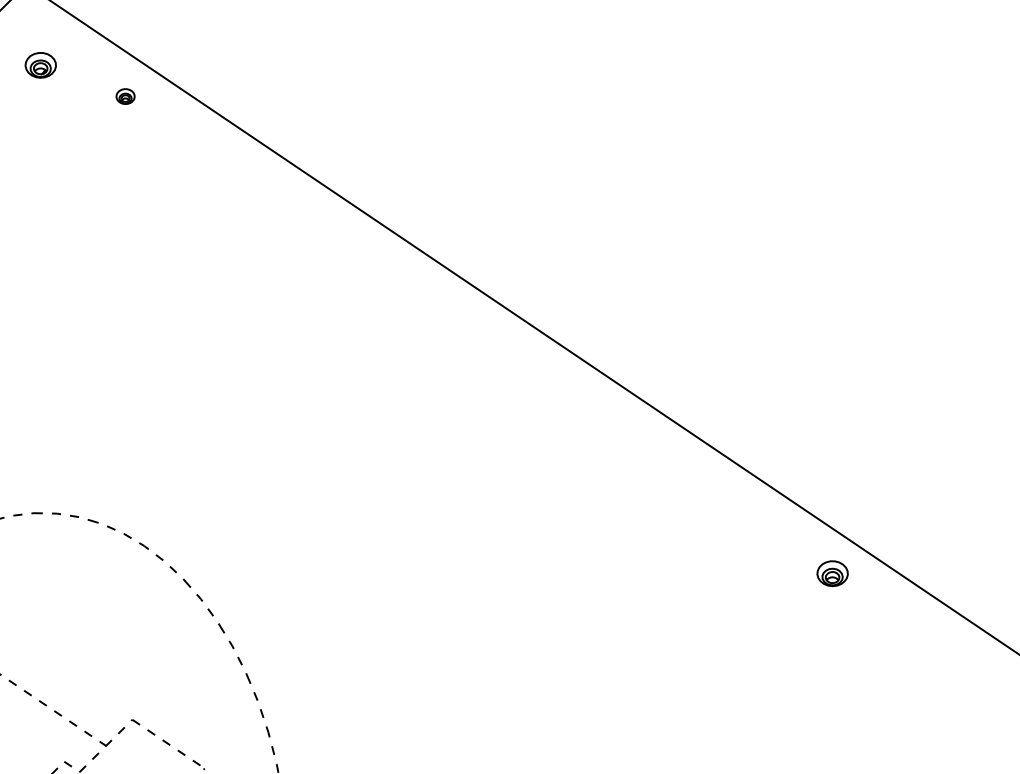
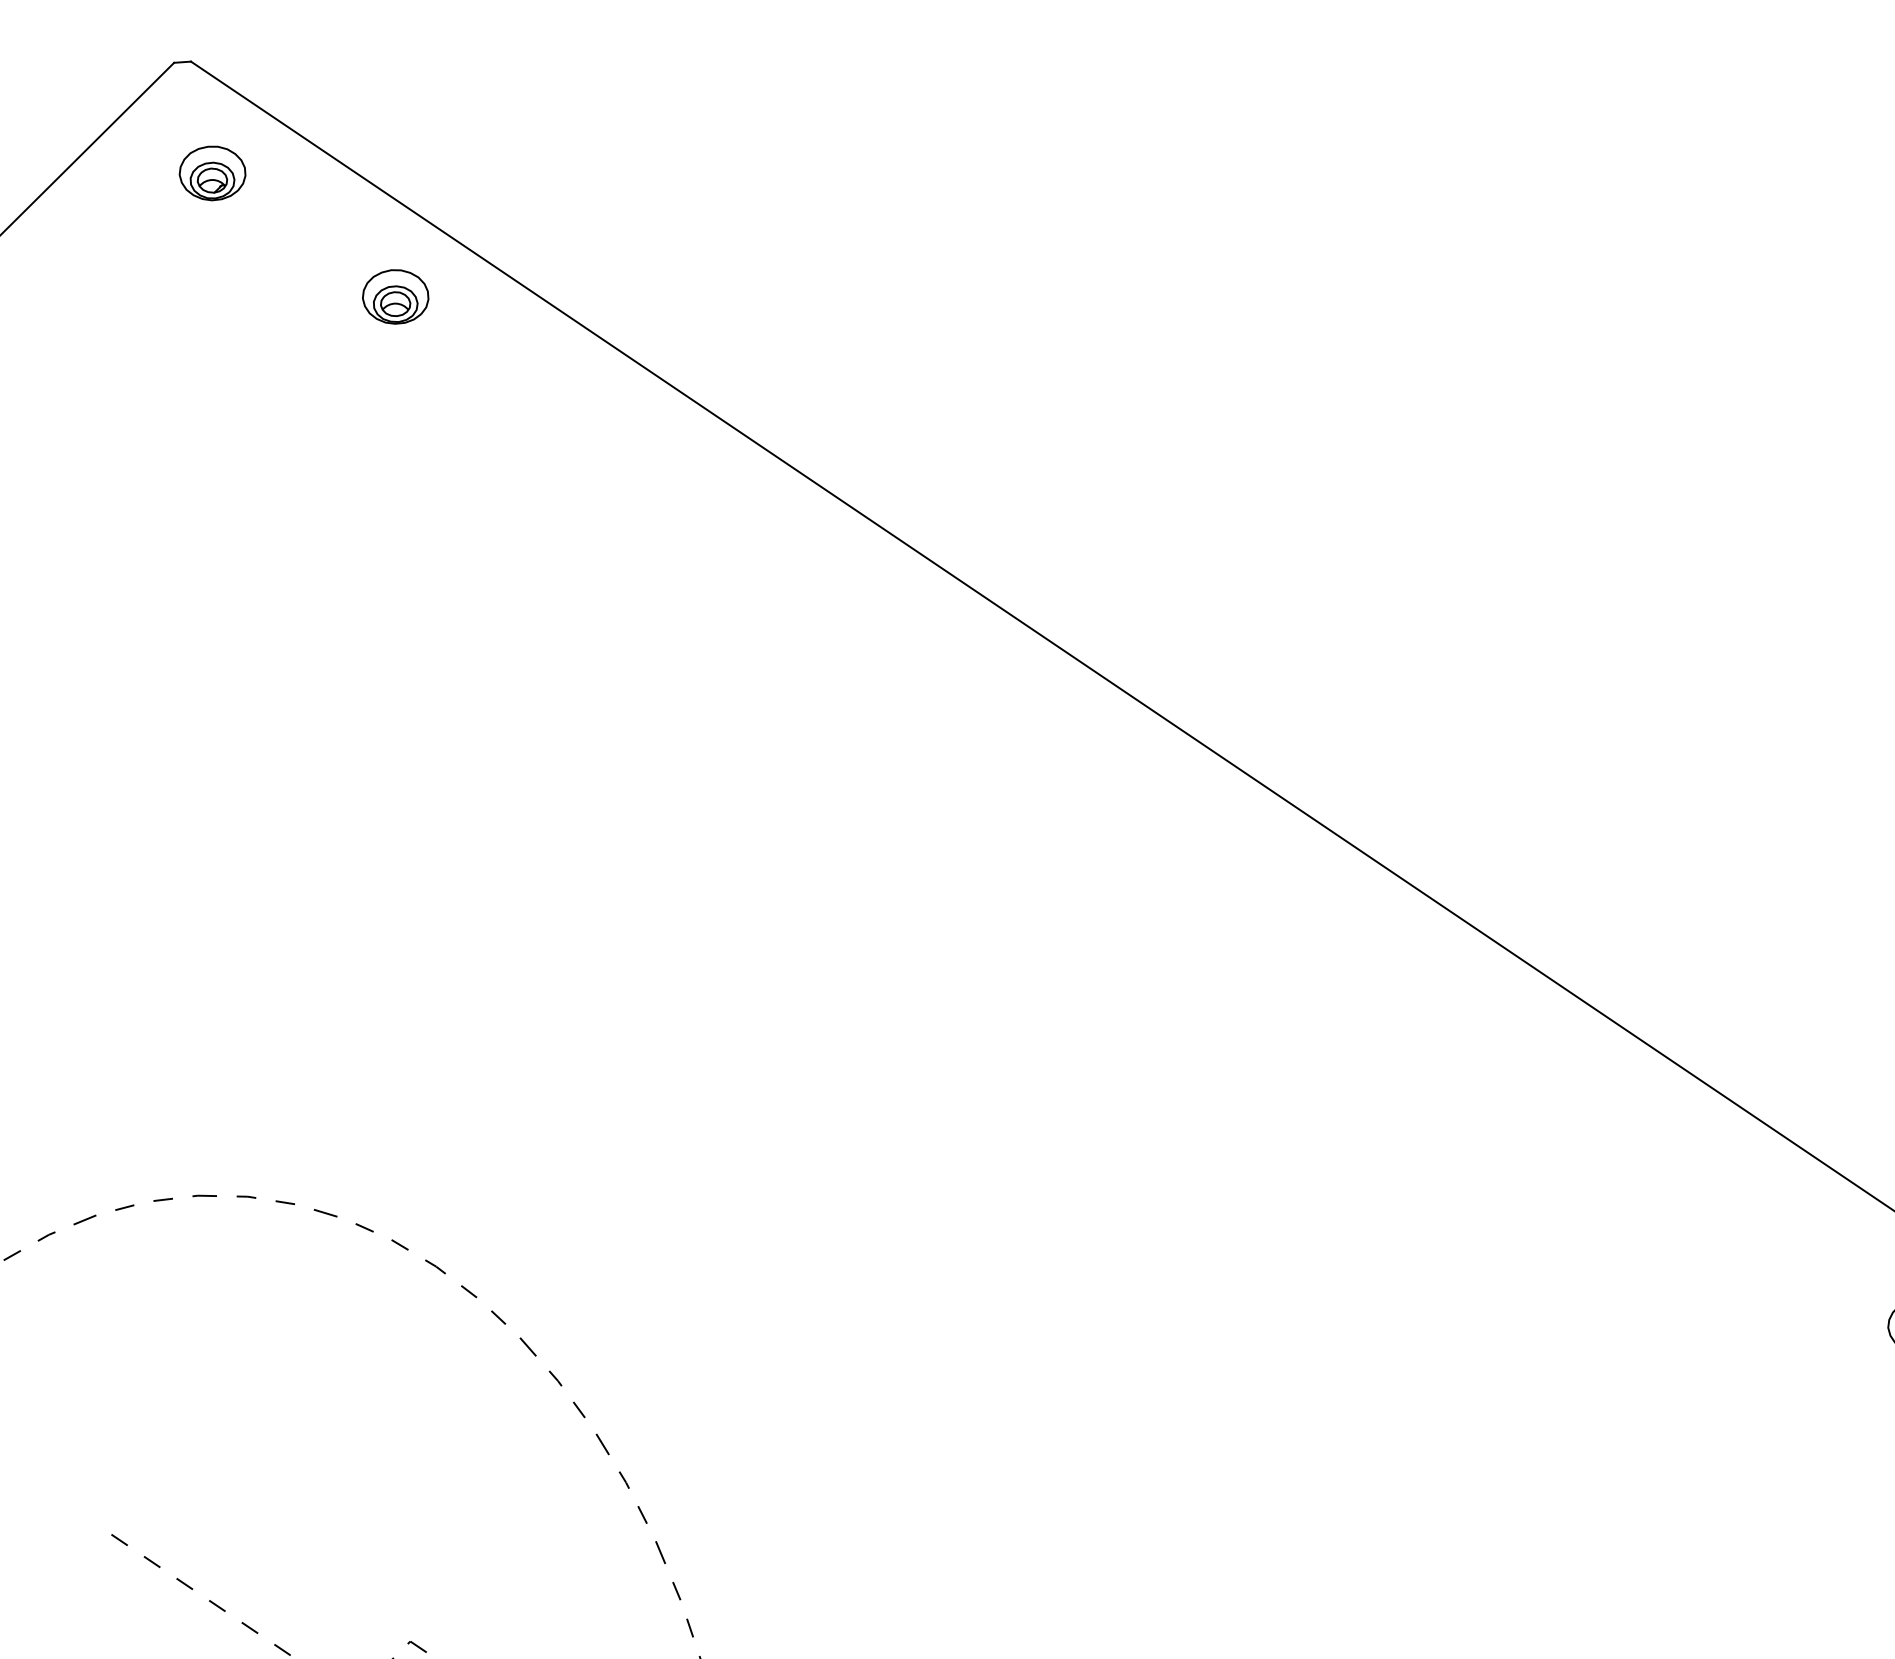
part: (40, 65) -> (212, 173), moved
part: (125, 96) -> (395, 296), size x1.67

